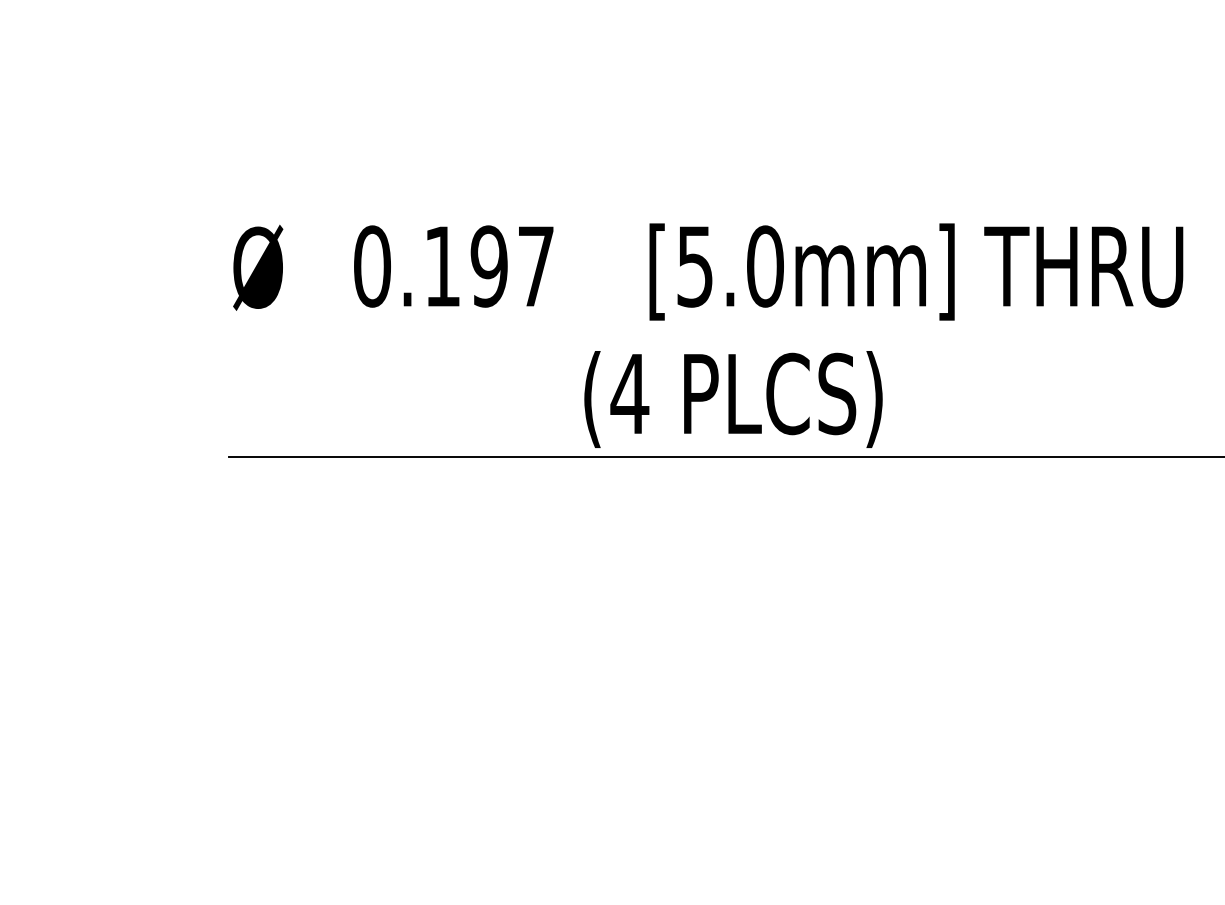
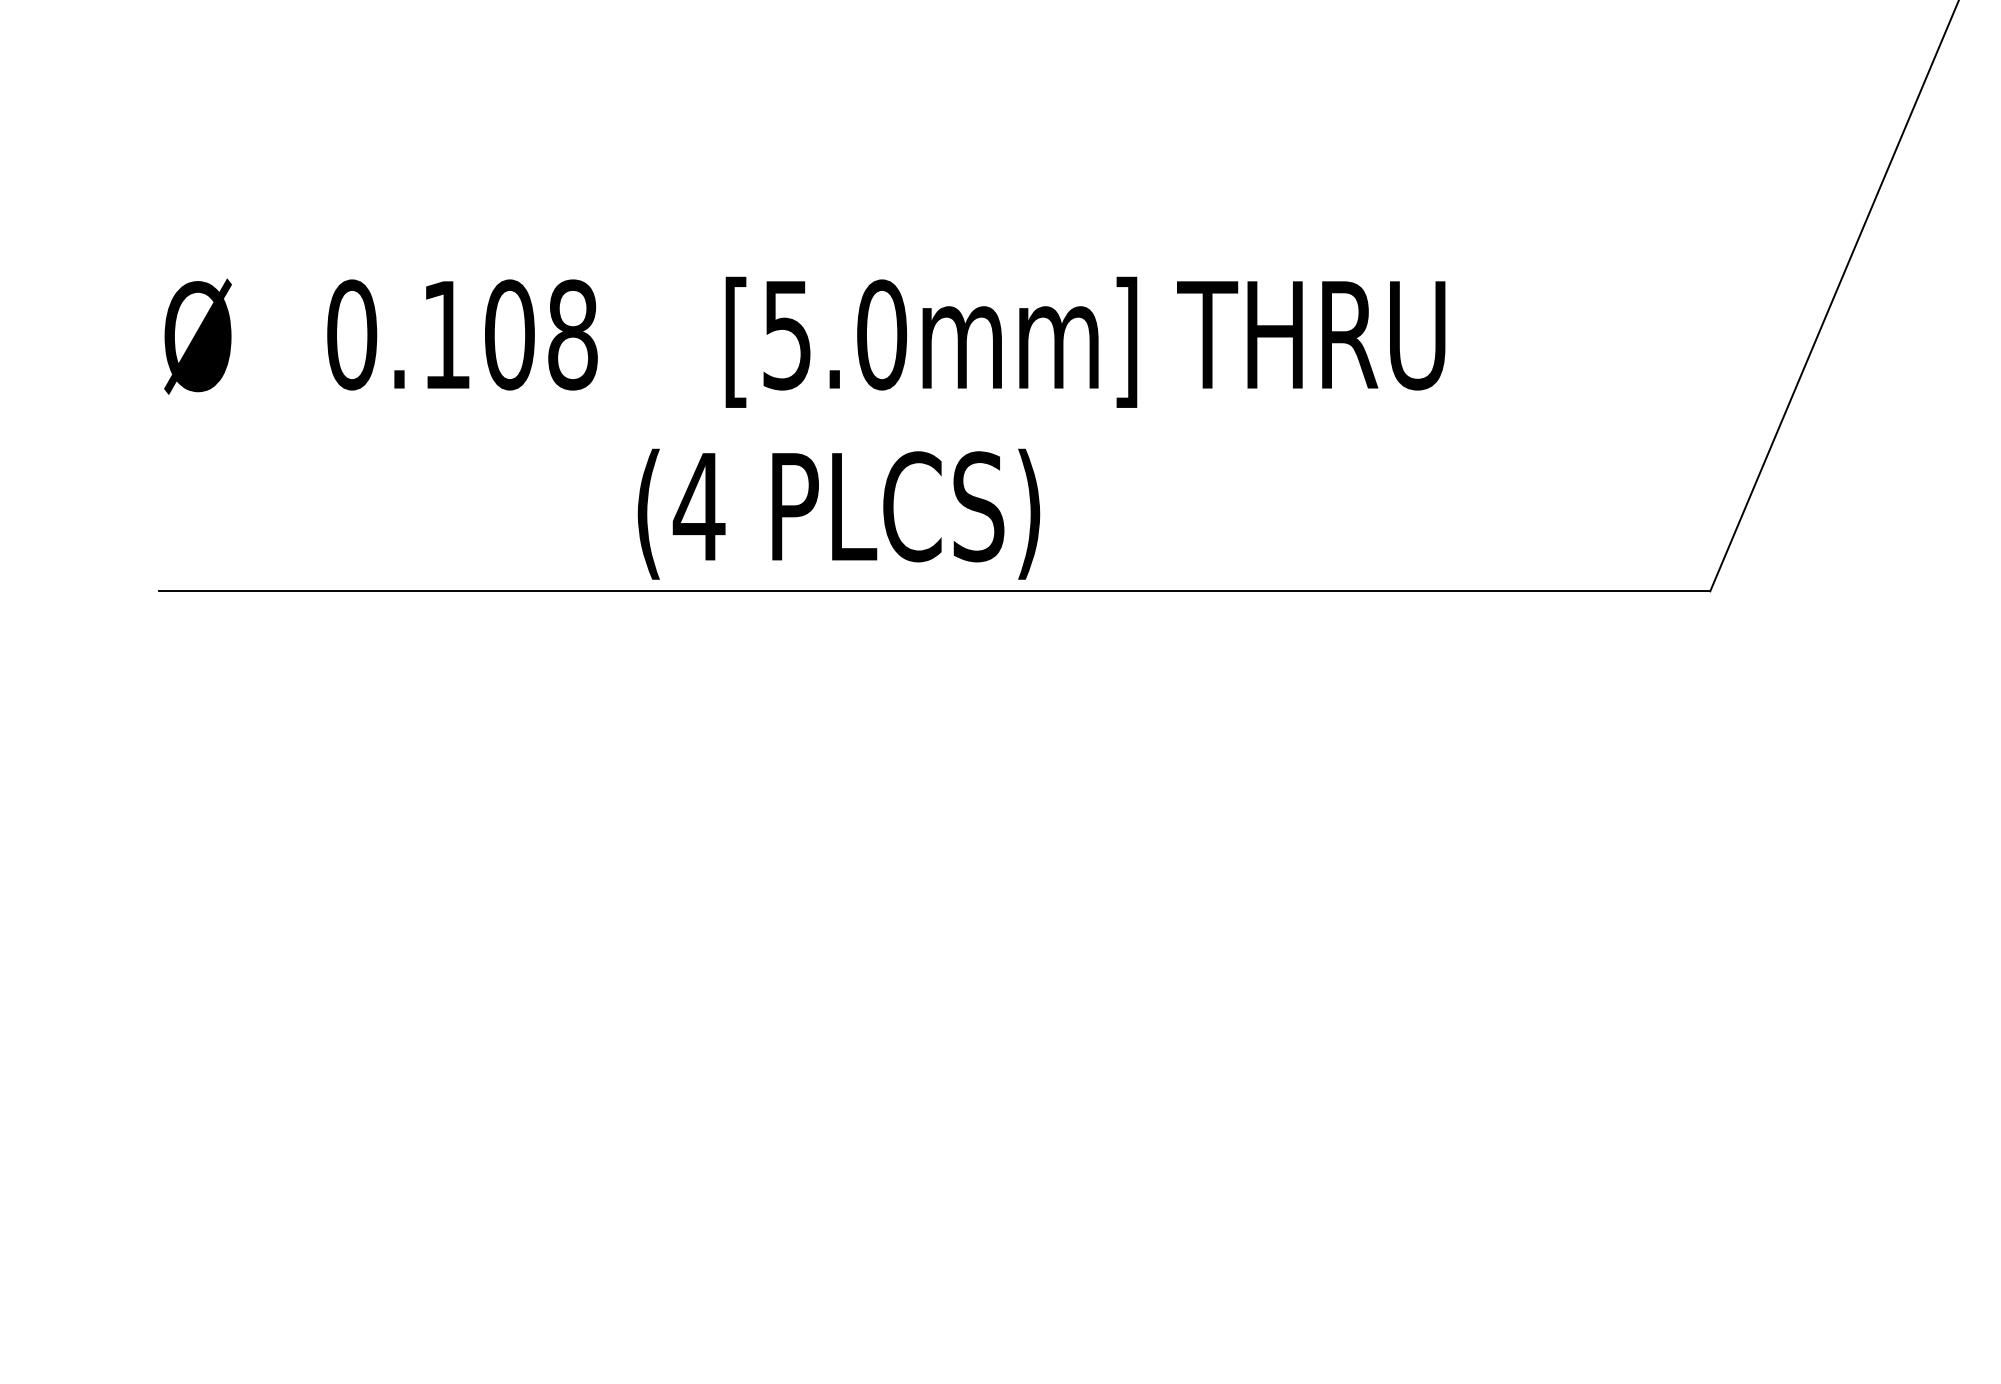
text: (512, 266) -> (540, 334), 0.197 -> 0.108

